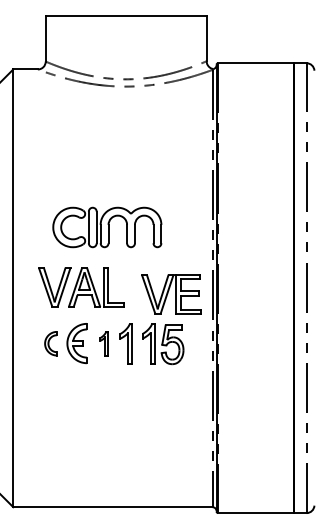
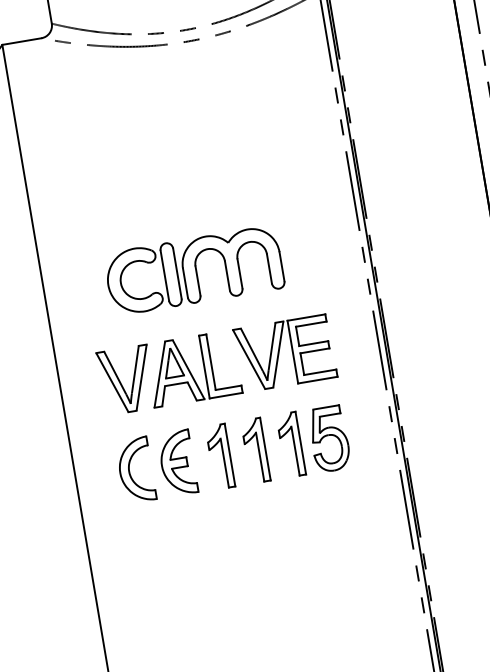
part: (171, 294) -> (285, 353), moved
part: (50, 343) -> (135, 470), size x1.67
part: (103, 343) -> (219, 456), size x1.67

